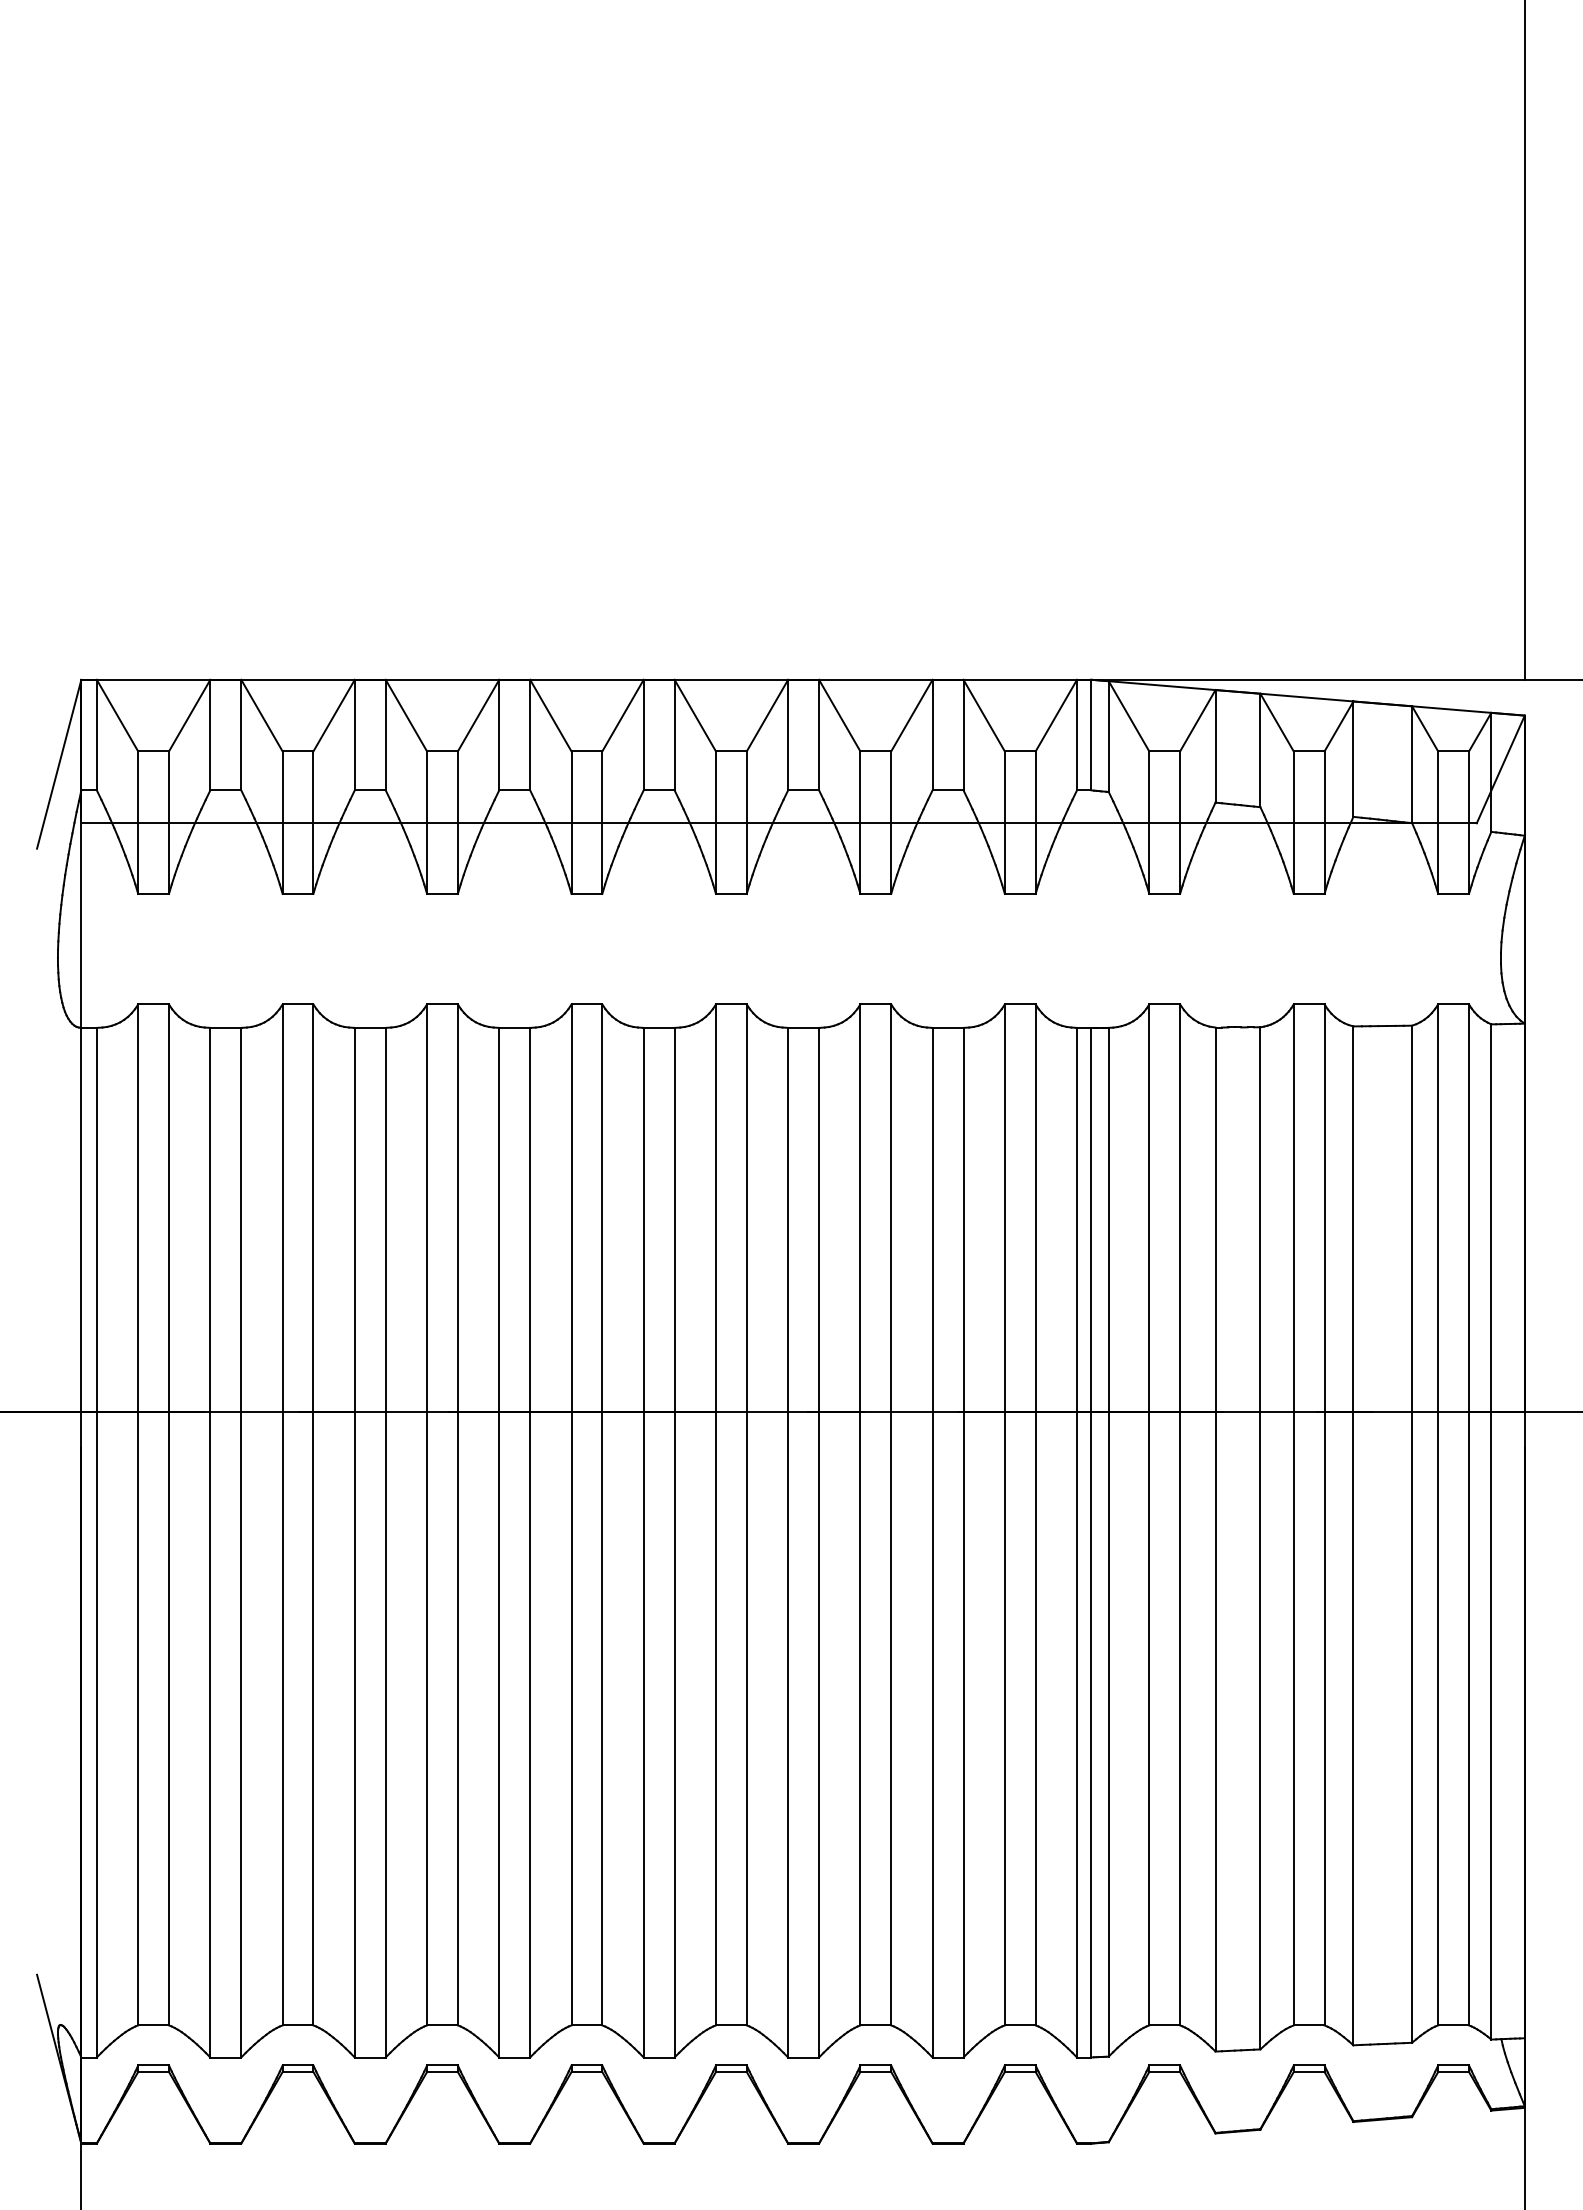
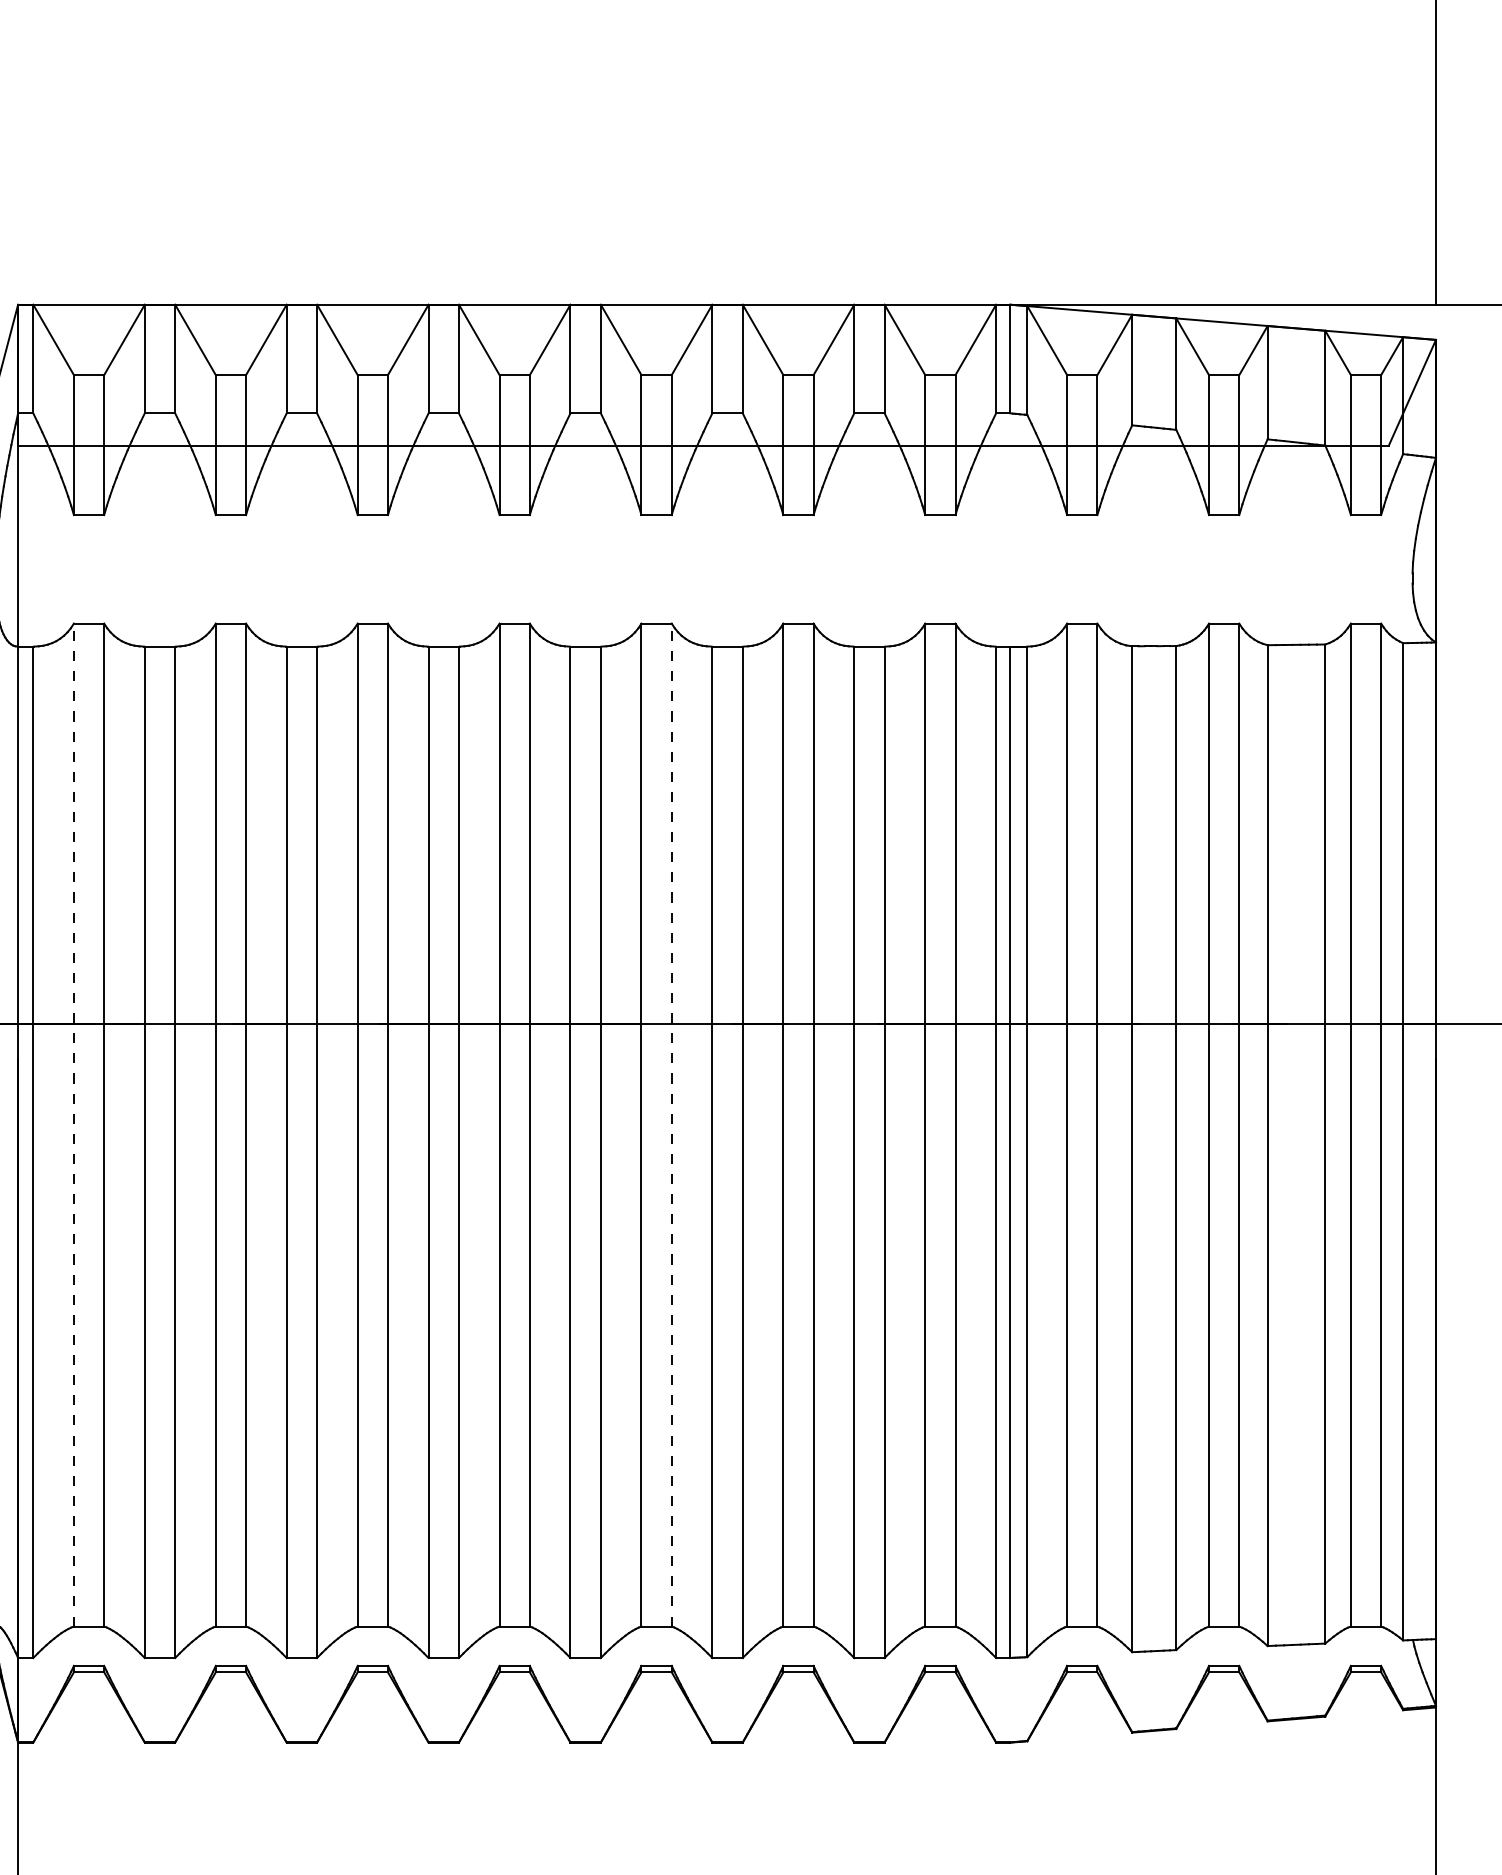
line: (138, 1514) -> (74, 1124), solid -> dashed
line: (746, 1514) -> (671, 1124), solid -> dashed

